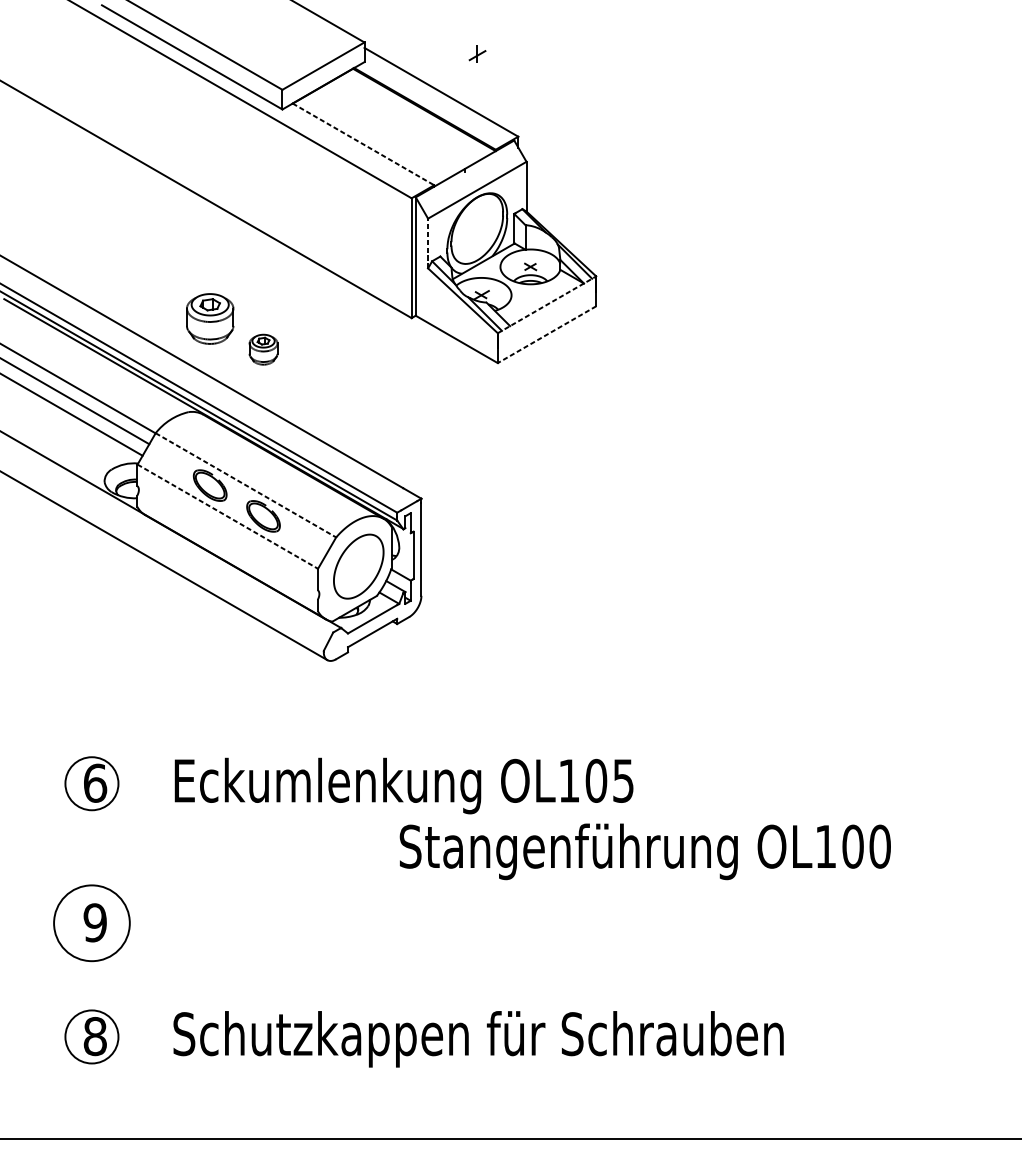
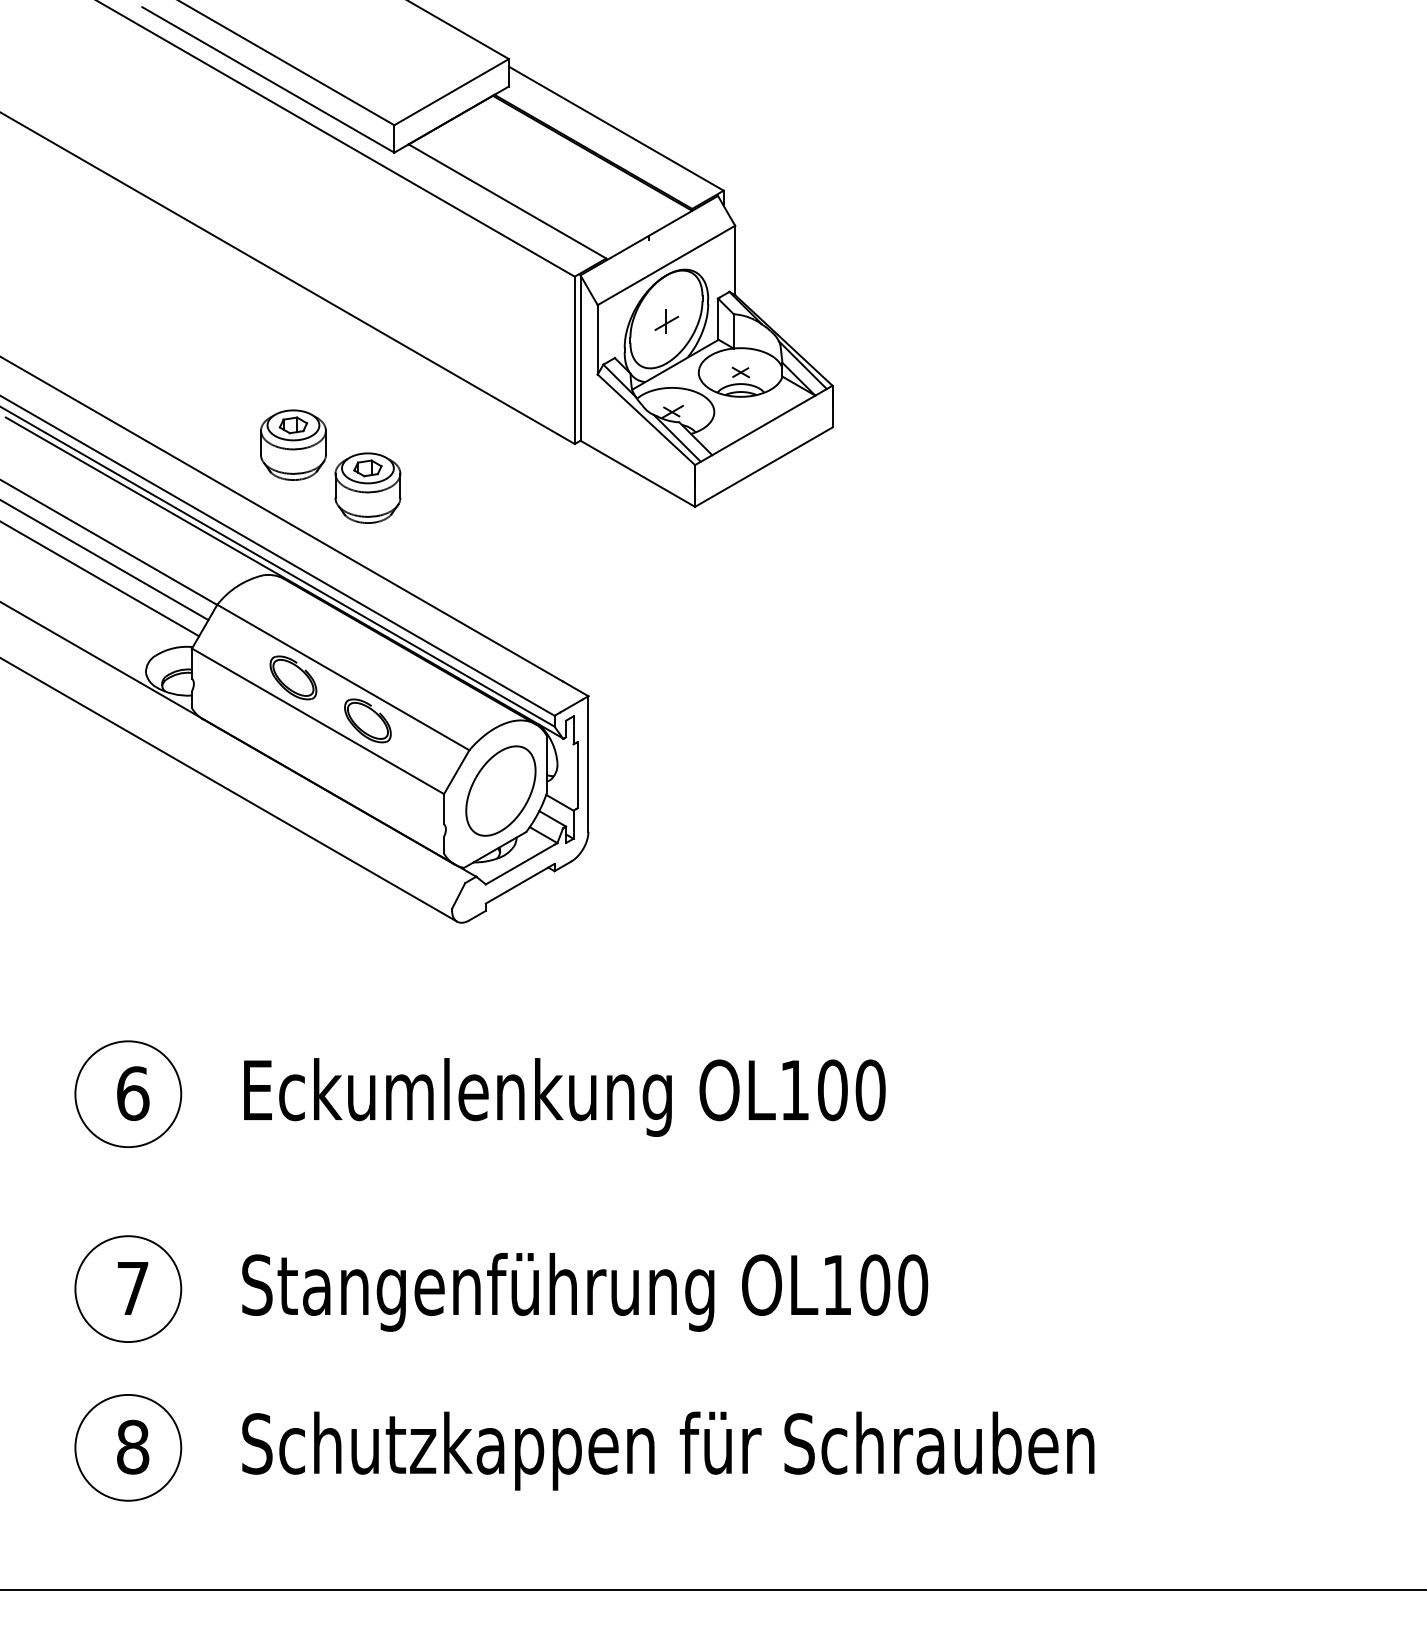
part: (477, 54) -> (666, 321), moved
line: (363, 144) -> (507, 201), dashed -> solid
line: (427, 243) -> (597, 339), dashed -> solid
line: (547, 304) -> (764, 425), dashed -> solid
line: (546, 334) -> (763, 467), dashed -> solid
part: (263, 349) -> (367, 487), size x1.67
line: (246, 485) -> (343, 677), dashed -> solid
line: (228, 516) -> (318, 721), dashed -> solid
text: (623, 781) -> (870, 1090), OL105 -> OL100
circle: (92, 783) -> (128, 1094), size x1.43
text: (645, 851) -> (585, 1292), moved
text: (94, 922) -> (132, 1288), 9 -> 7
circle: (92, 1036) -> (128, 1447), size x1.43

